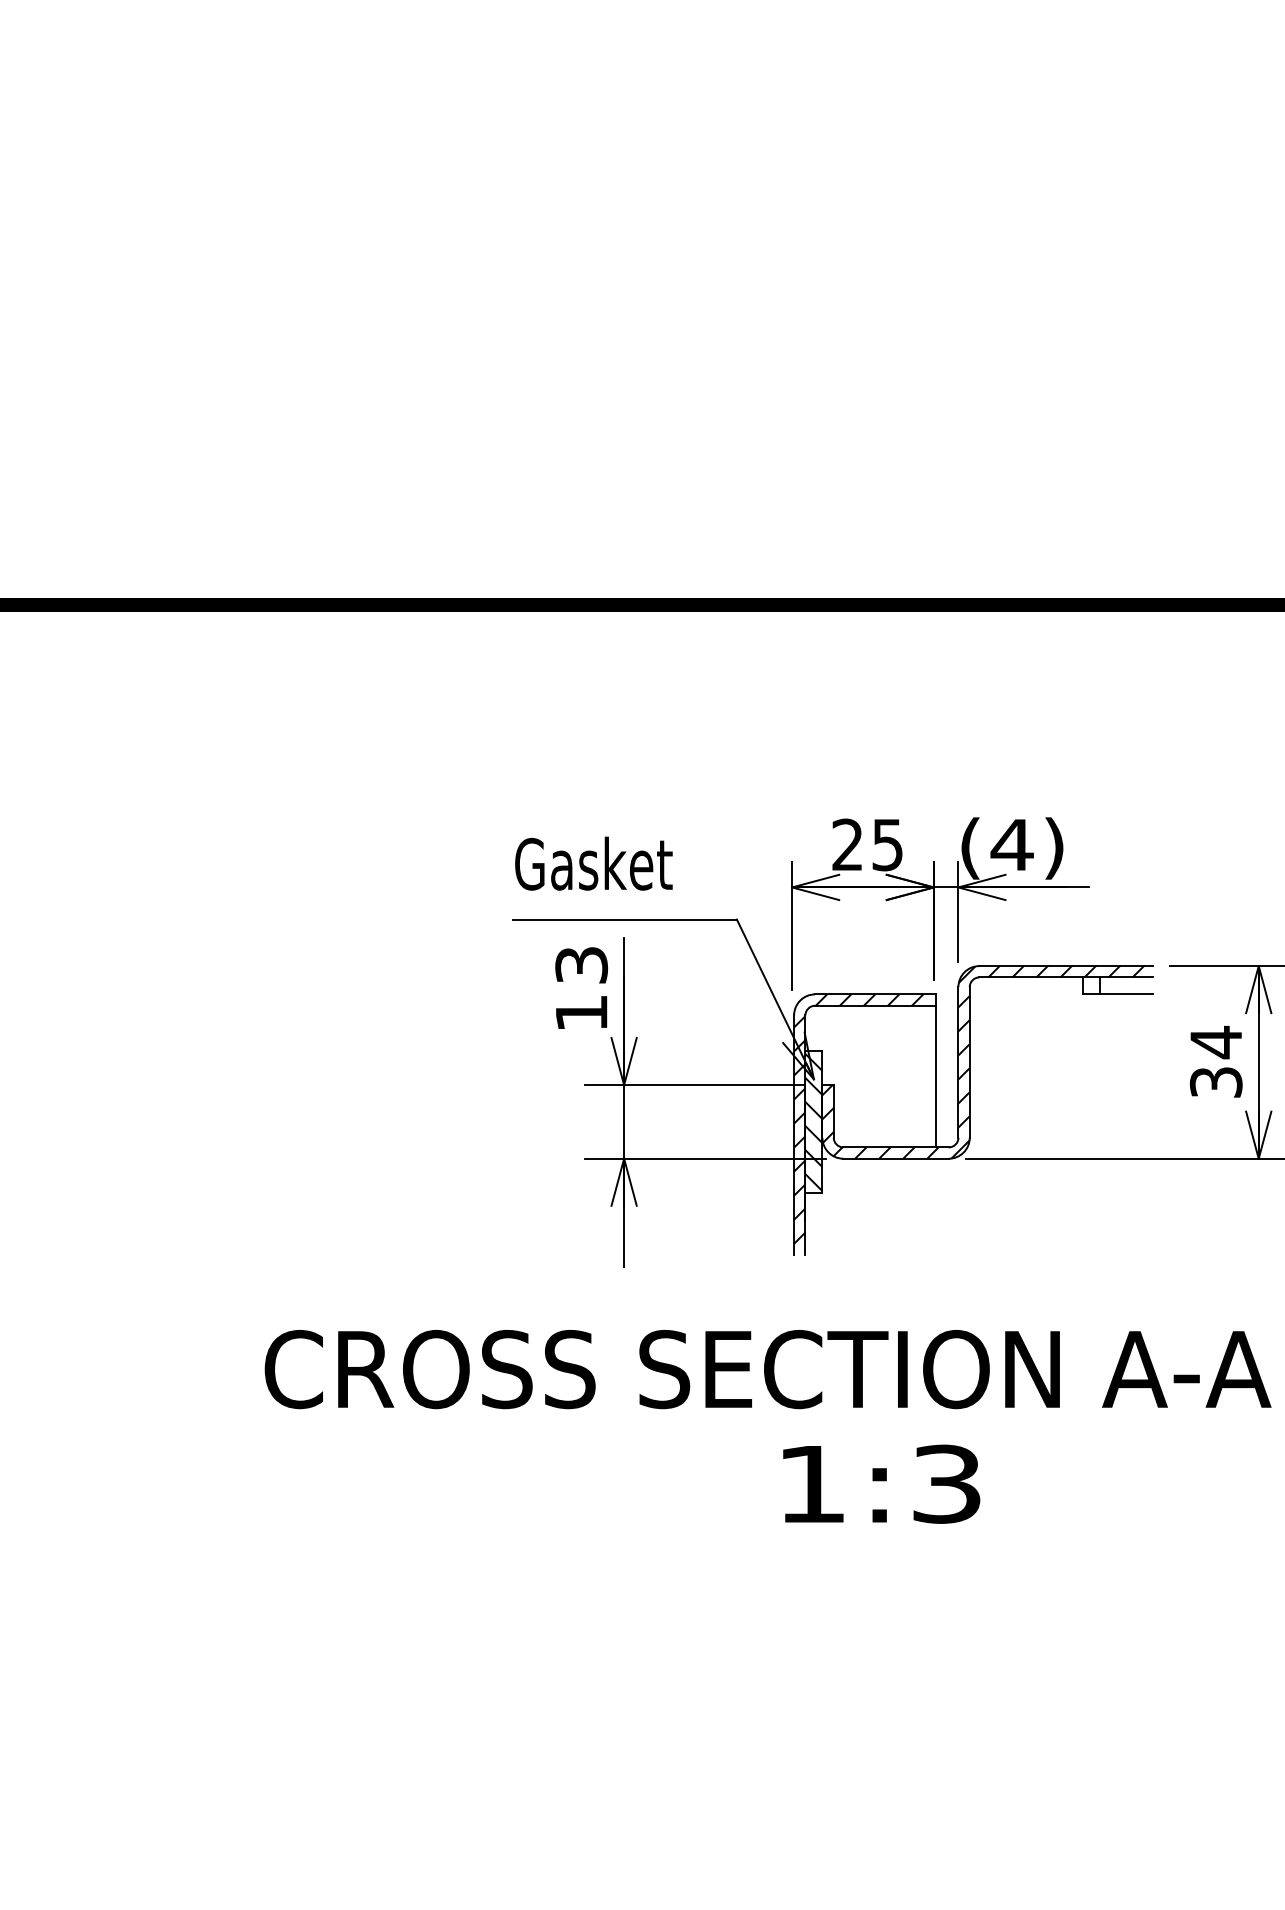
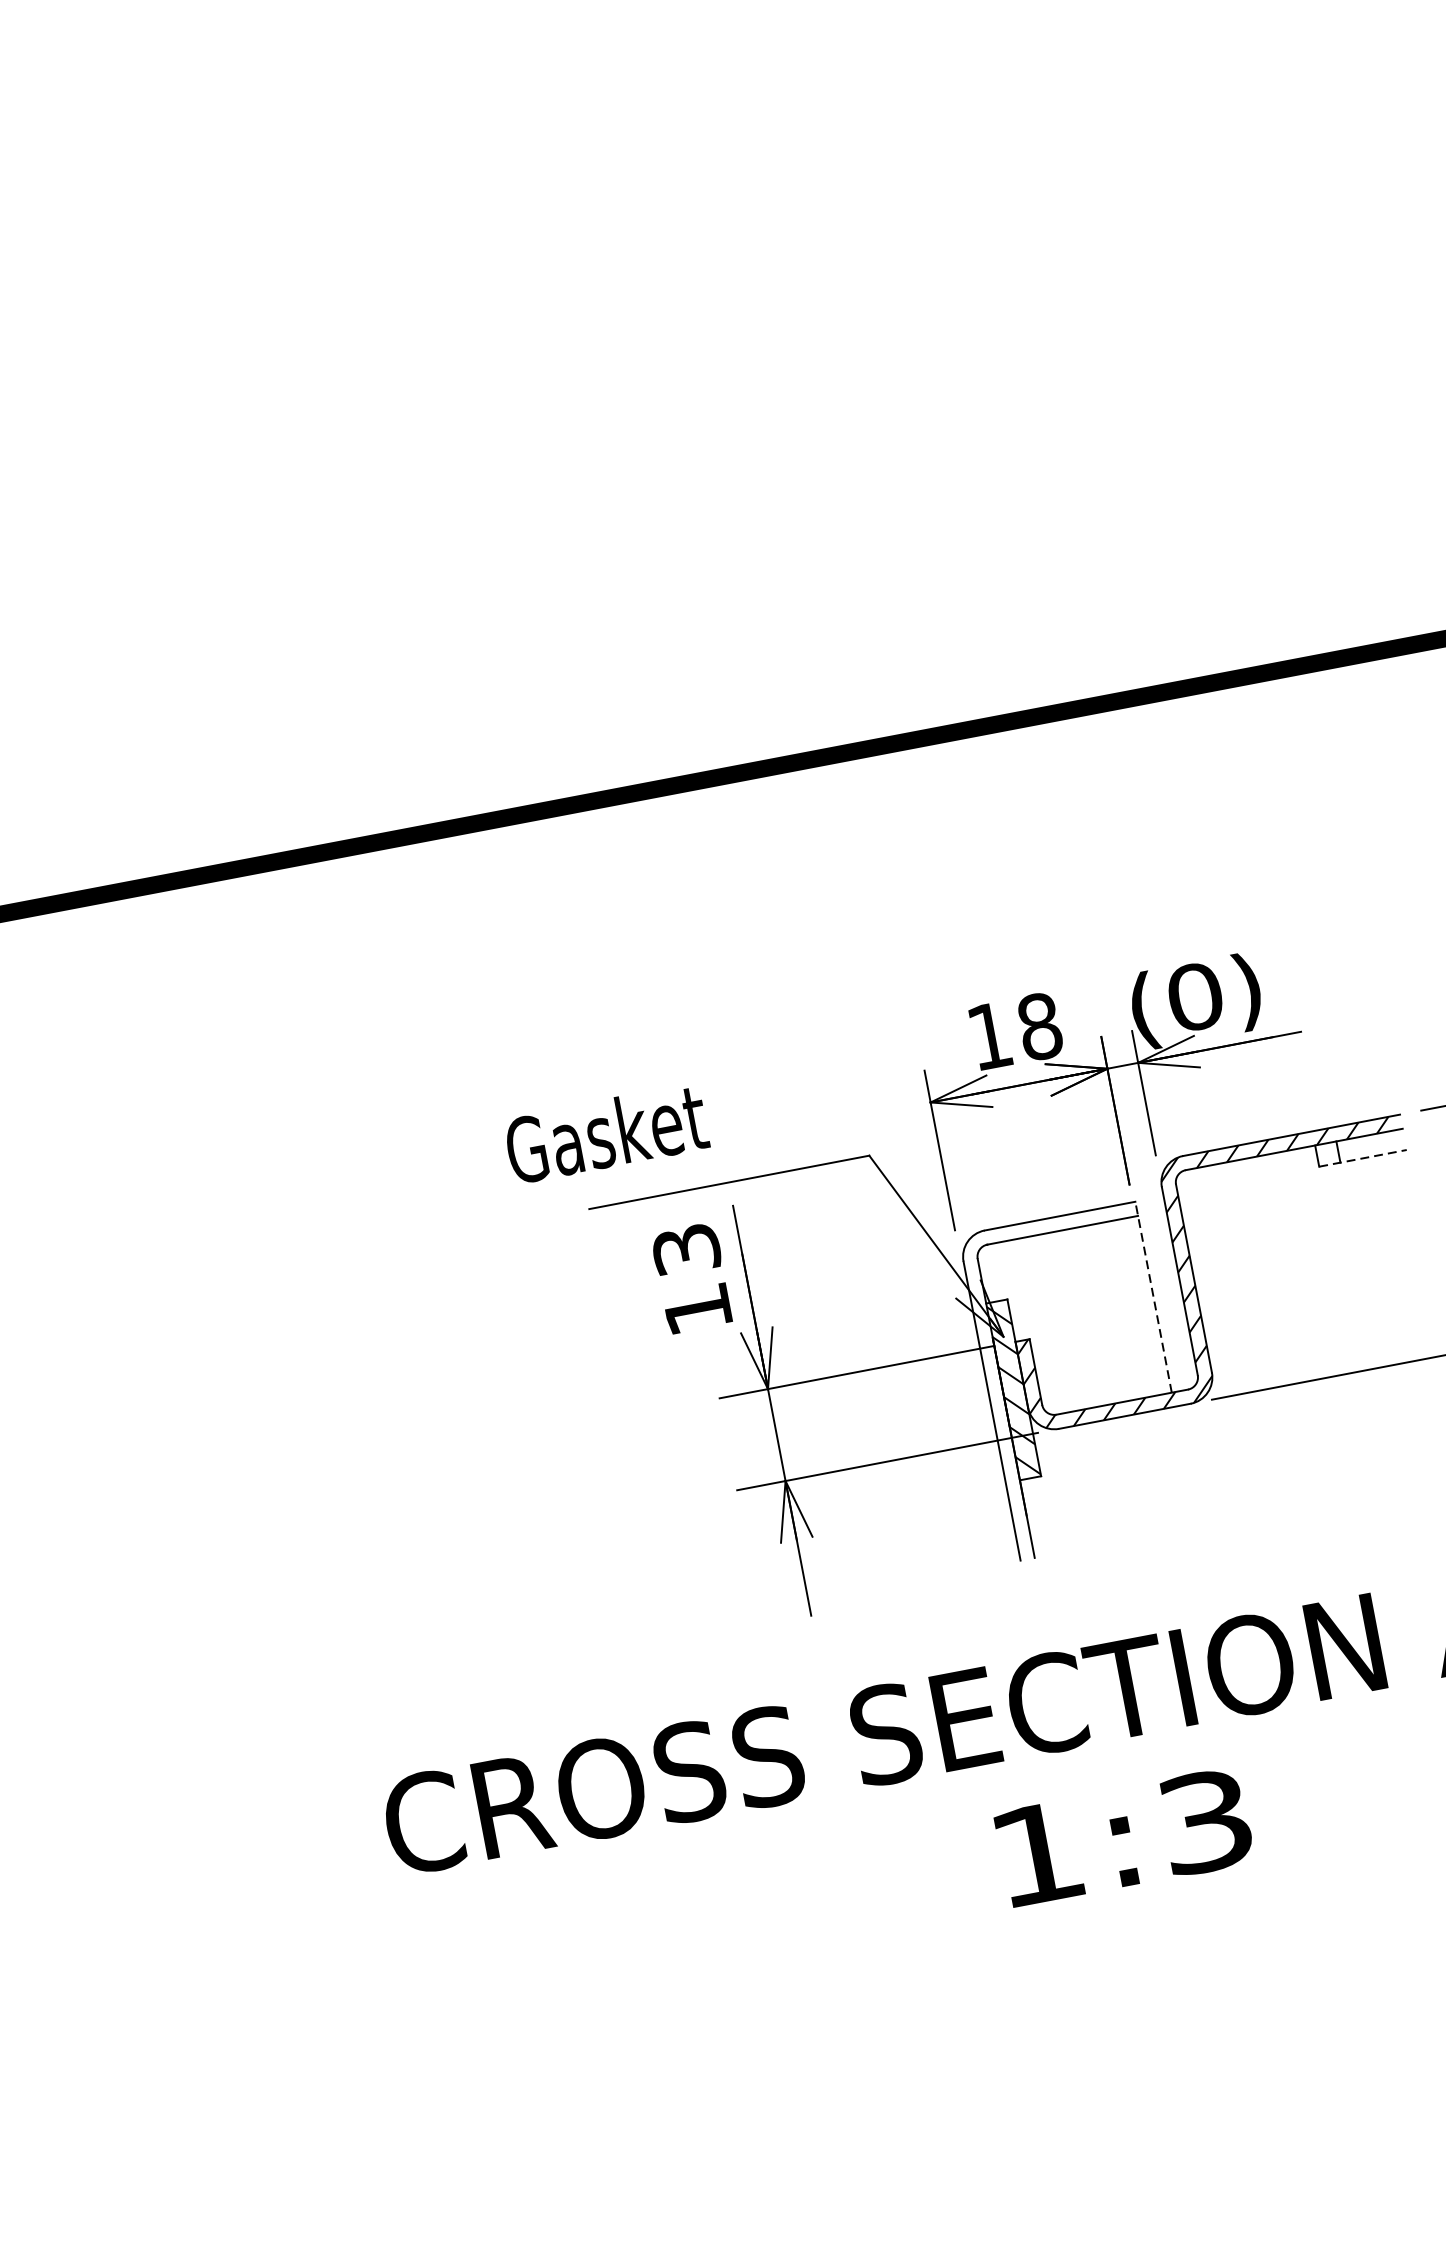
text: (867, 844) -> (1014, 1030), 25 -> 18
text: (1011, 844) -> (1194, 996), (4) -> (0)
text: (593, 863) -> (605, 1133), moved
line: (1118, 994) -> (1363, 1158), solid -> dashed
line: (935, 1070) -> (1153, 1296), solid -> dashed
hatch: (858, 1118) -> (1068, 1375), removed
text: (881, 1483) -> (1124, 1836), moved

